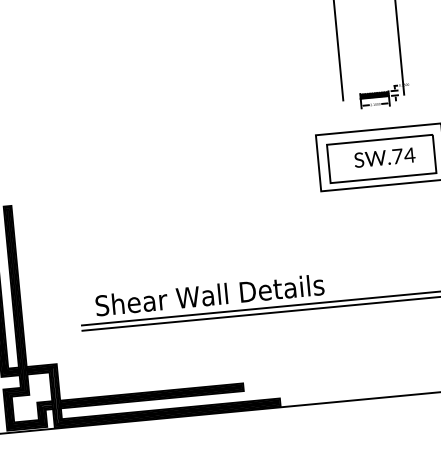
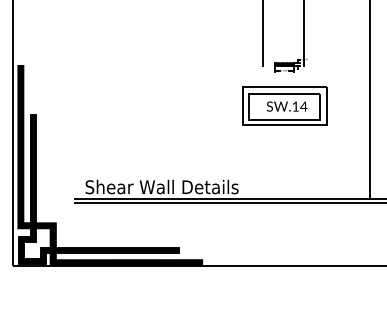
text: (397, 156) -> (295, 106), SW.74 -> SW.14

